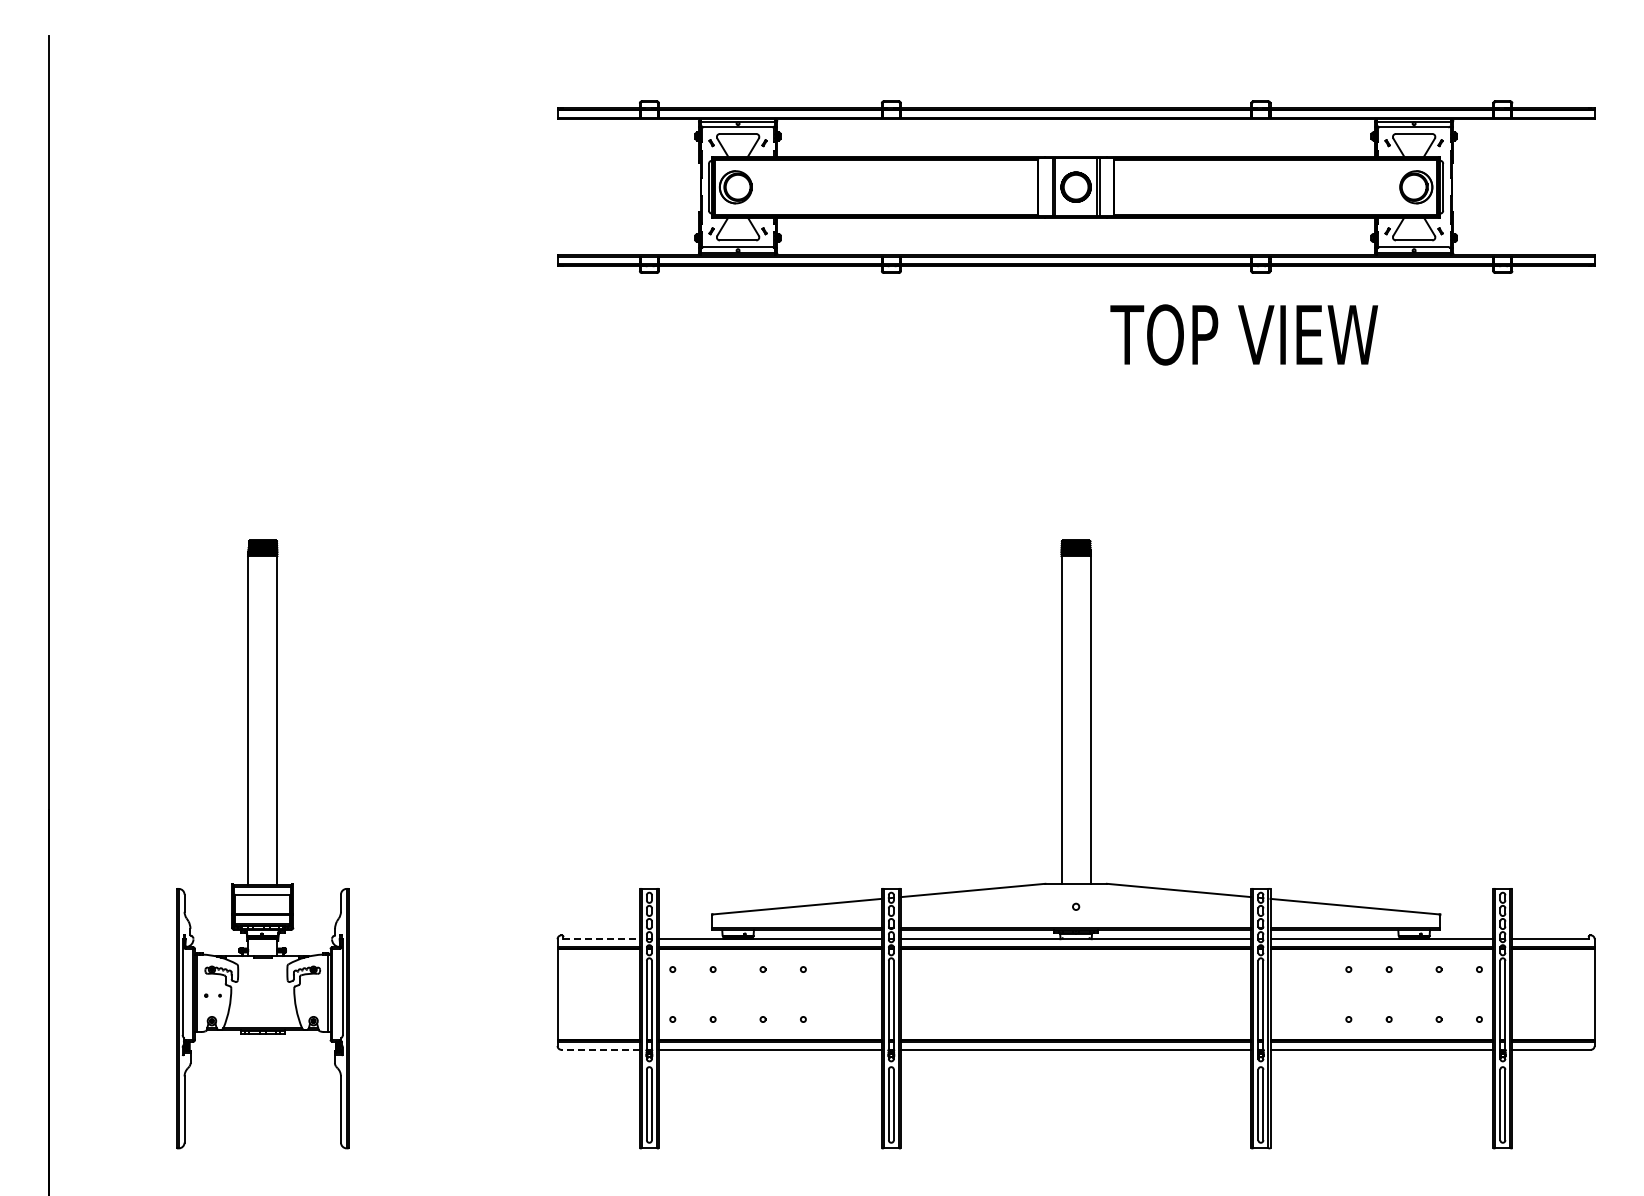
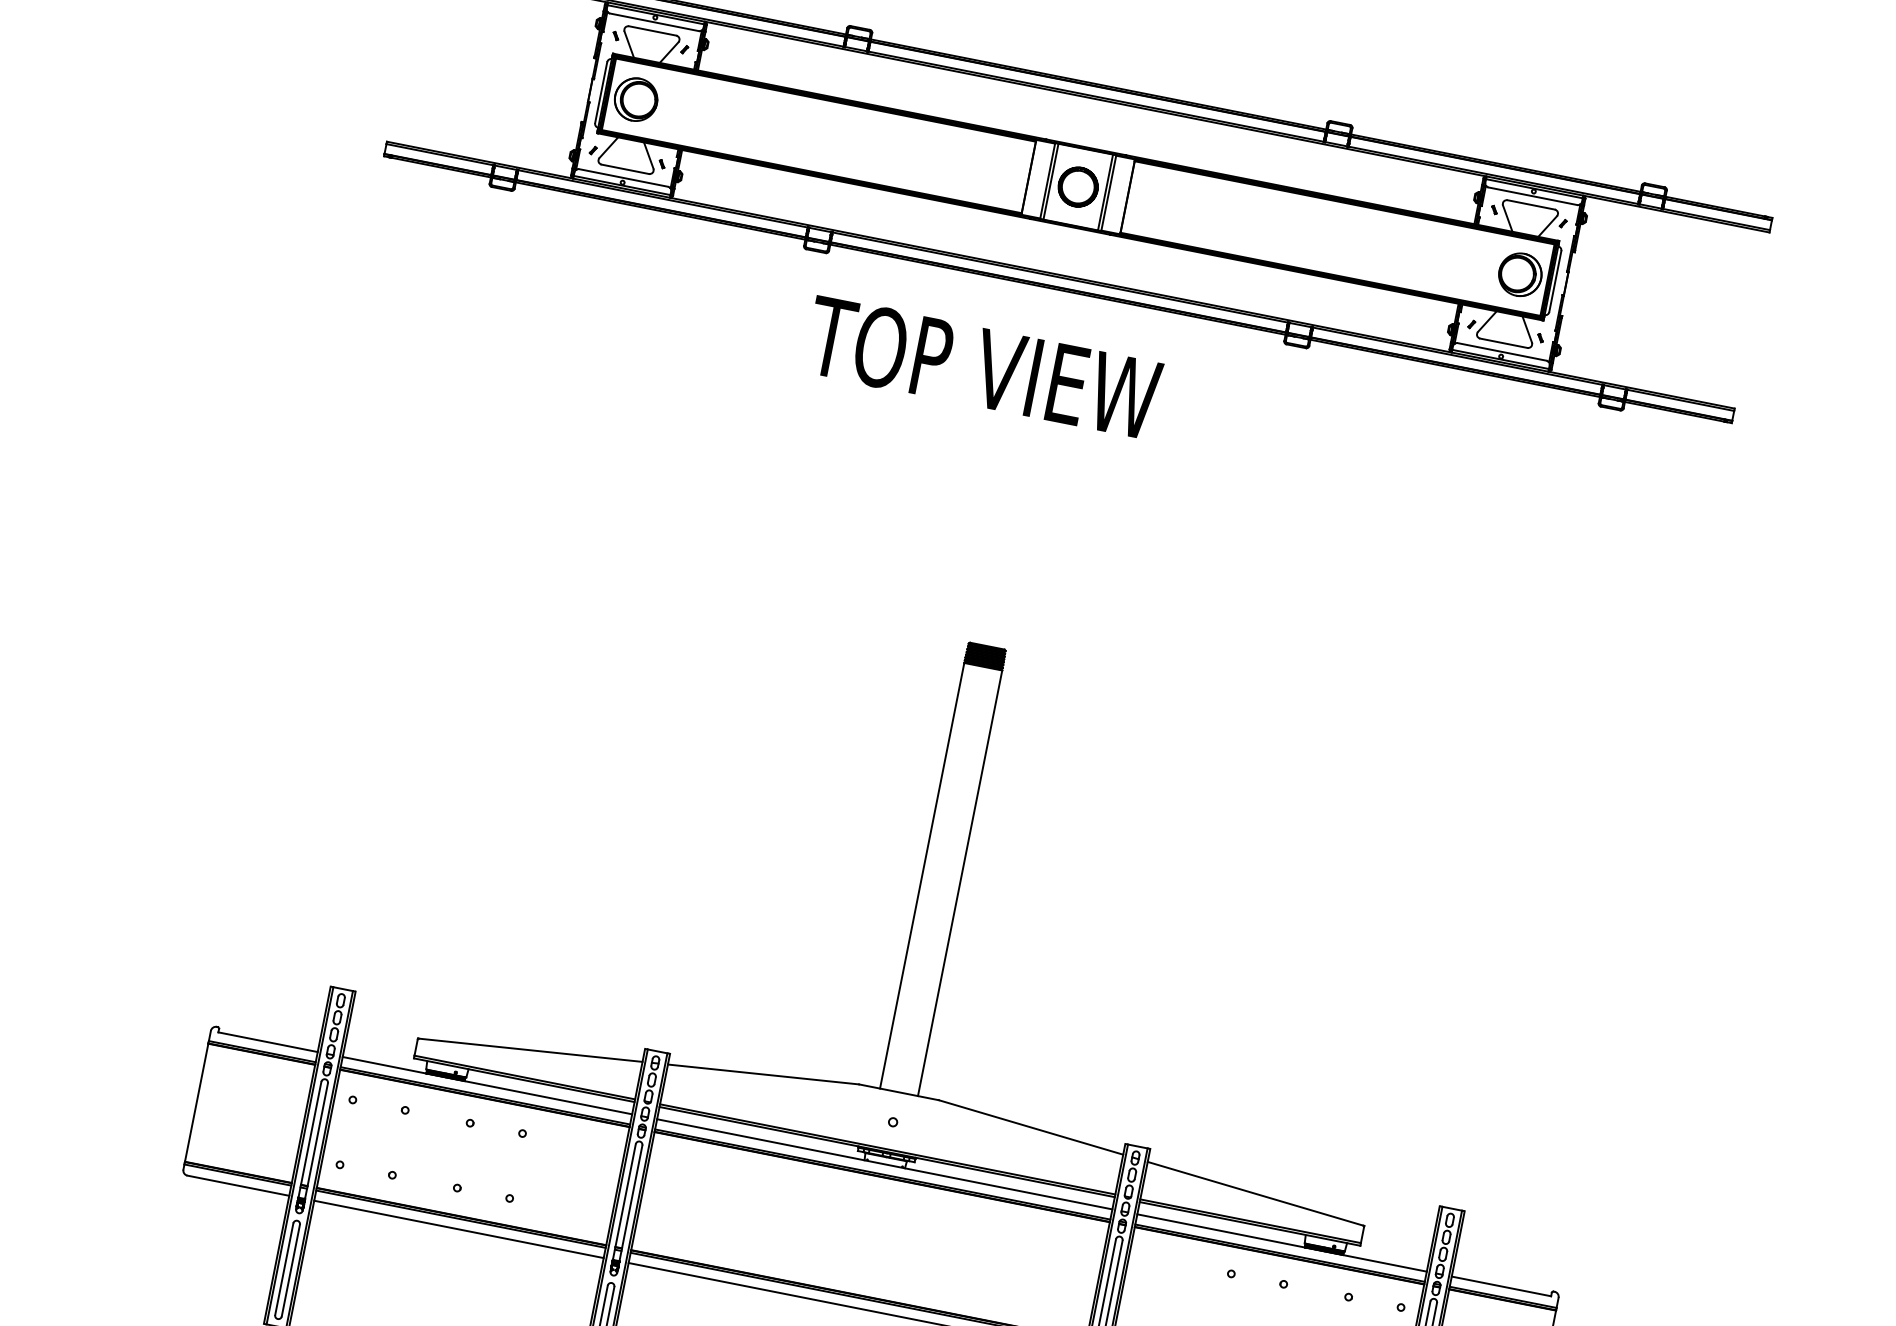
text: (1243, 334) -> (982, 367), moved
line: (602, 939) -> (269, 1042), dashed -> solid
line: (600, 1049) -> (238, 1185), dashed -> solid

